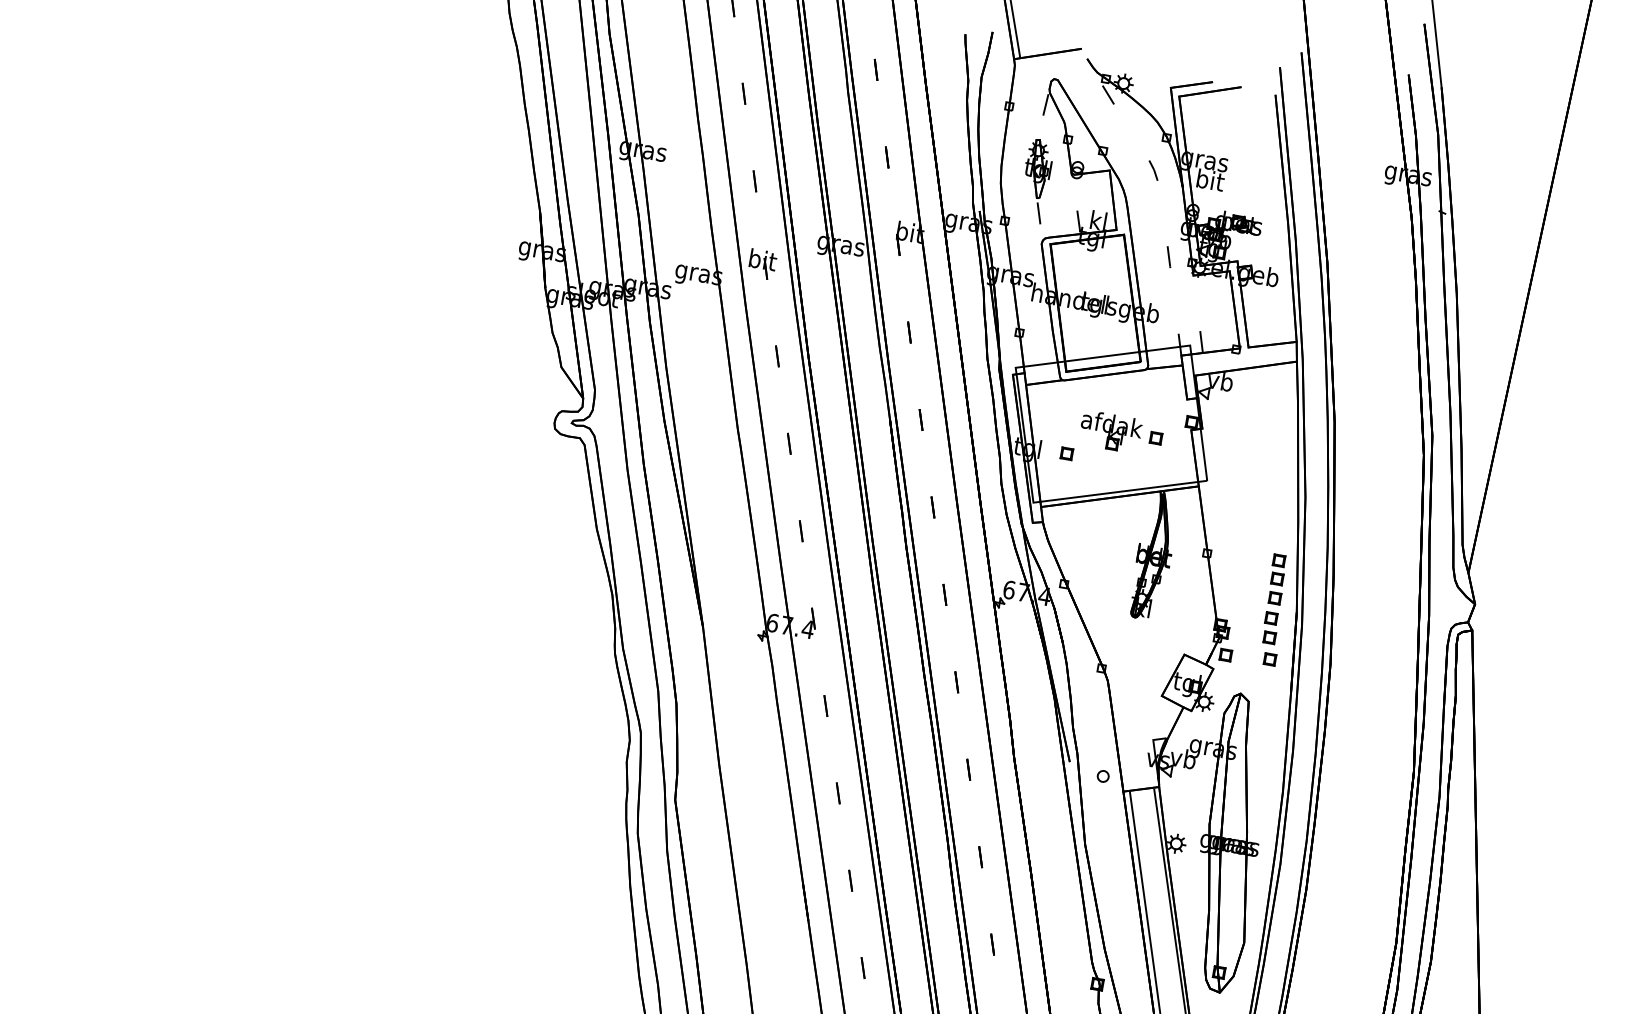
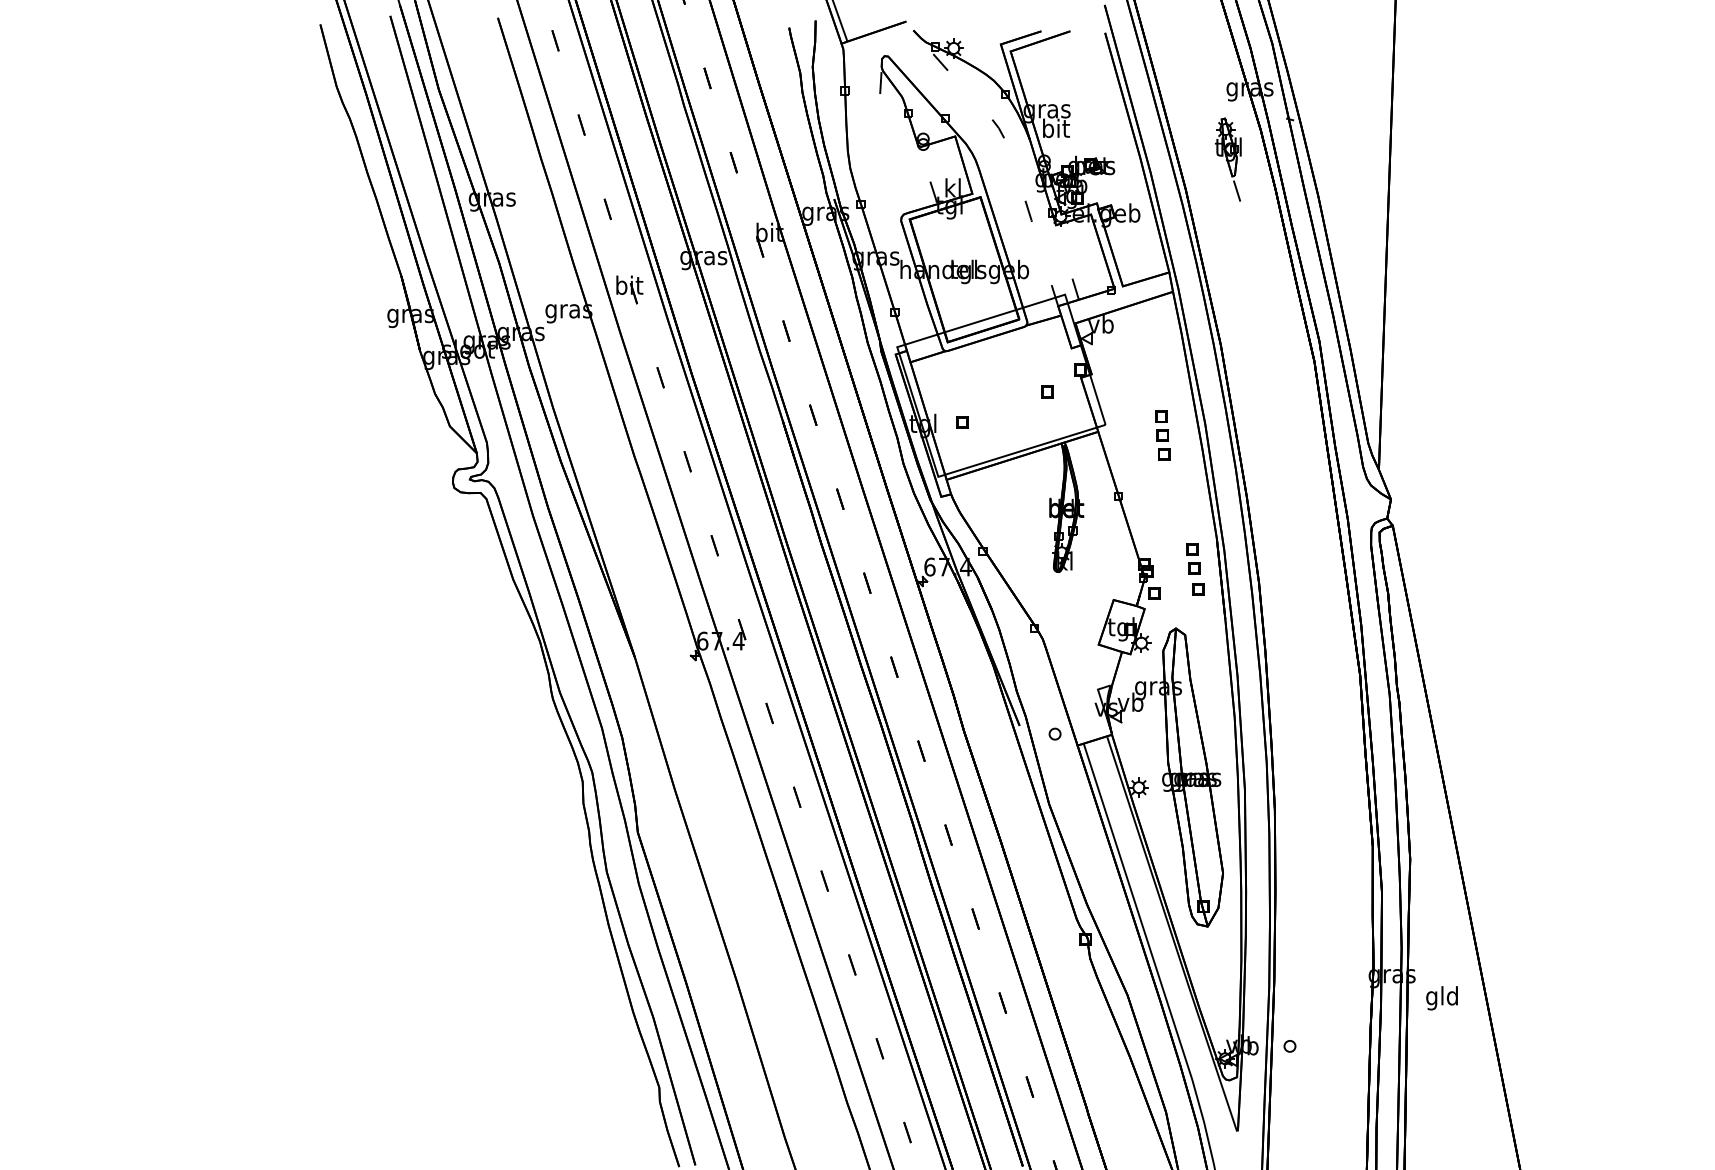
part: (1036, 180) -> (1228, 159), moved
part: (1110, 431) -> (1001, 393), removed
part: (1276, 579) -> (1162, 435), moved

